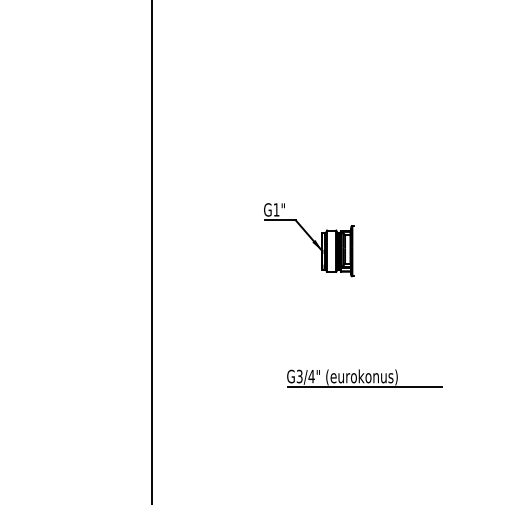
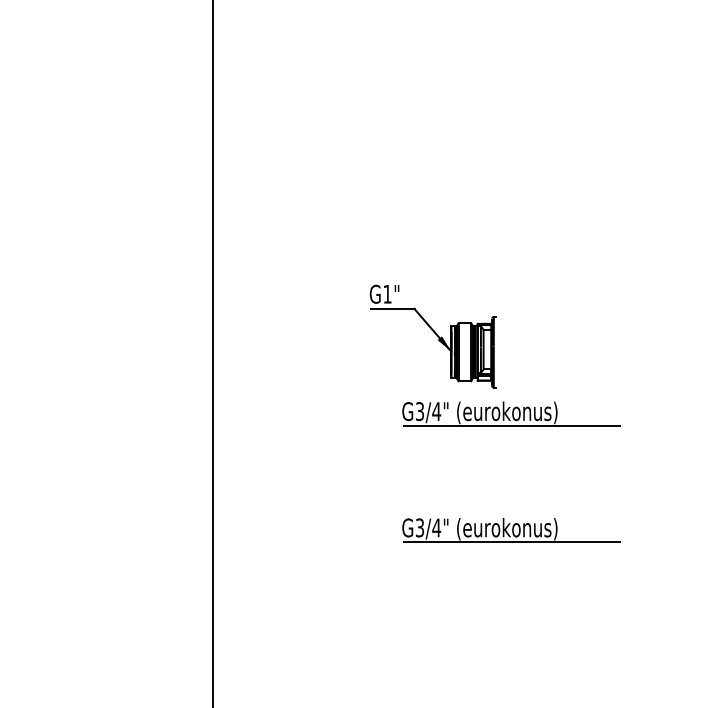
part: (364, 295) -> (510, 414), added

